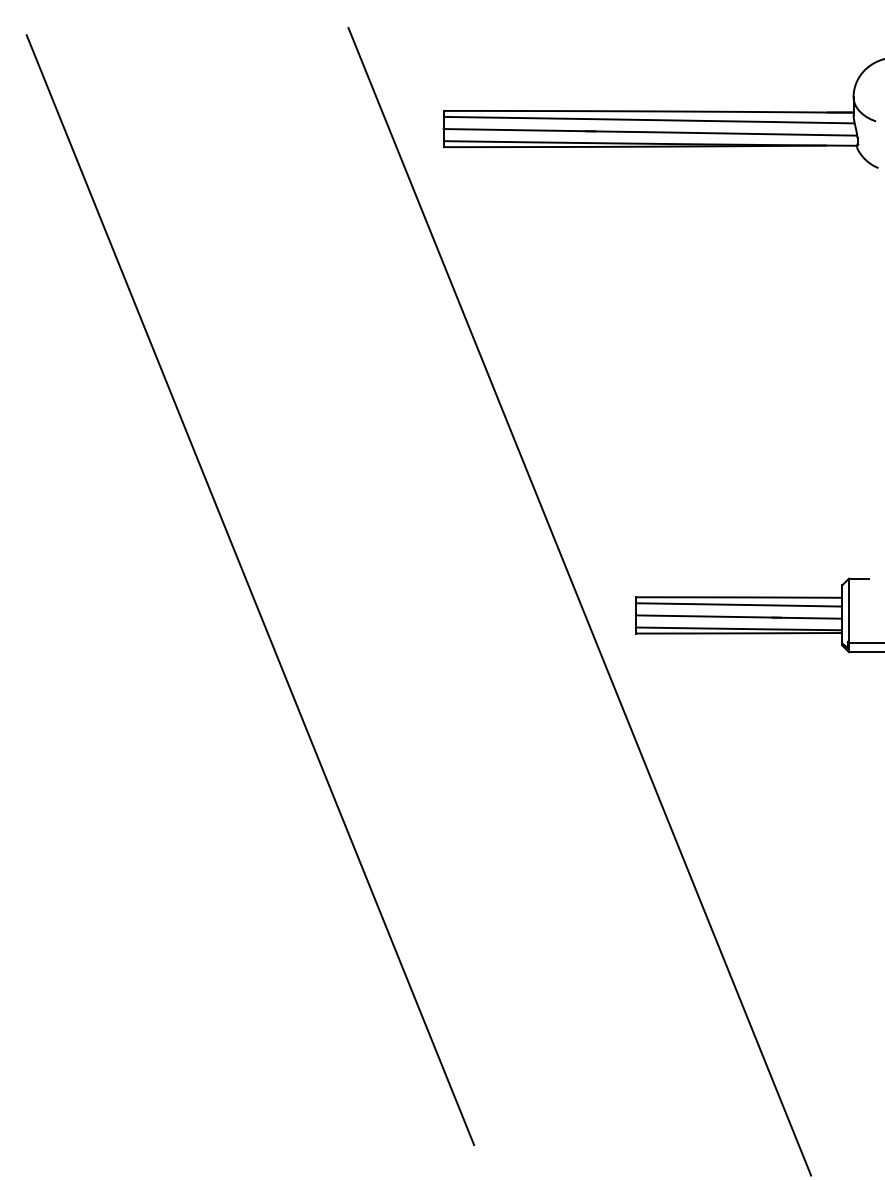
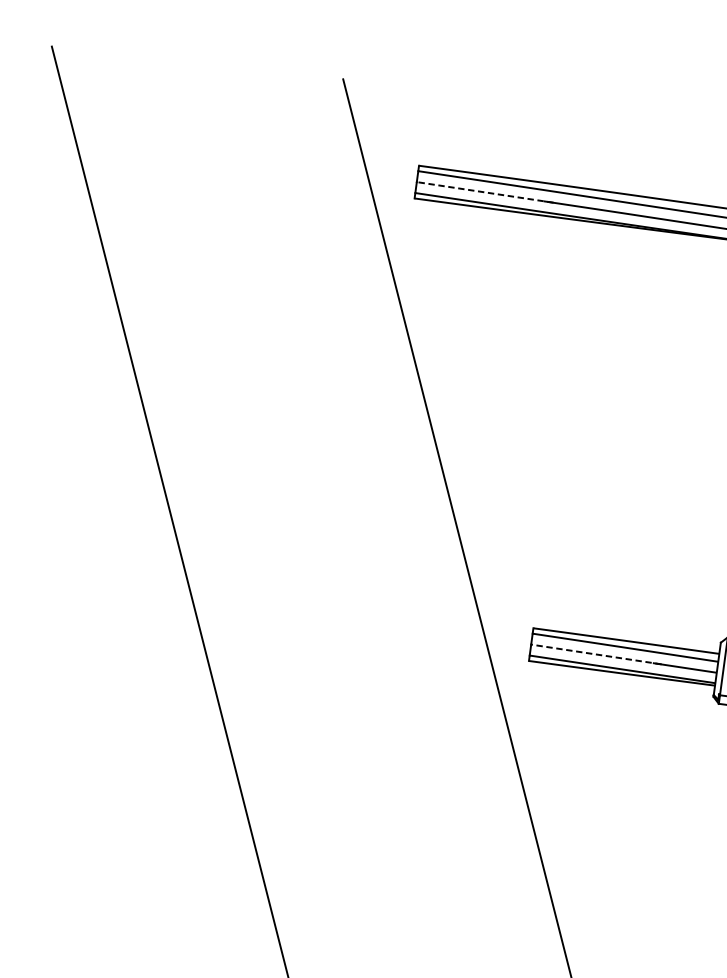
line: (519, 130) -> (485, 192), solid -> dashed
line: (708, 616) -> (596, 654), solid -> dashed

